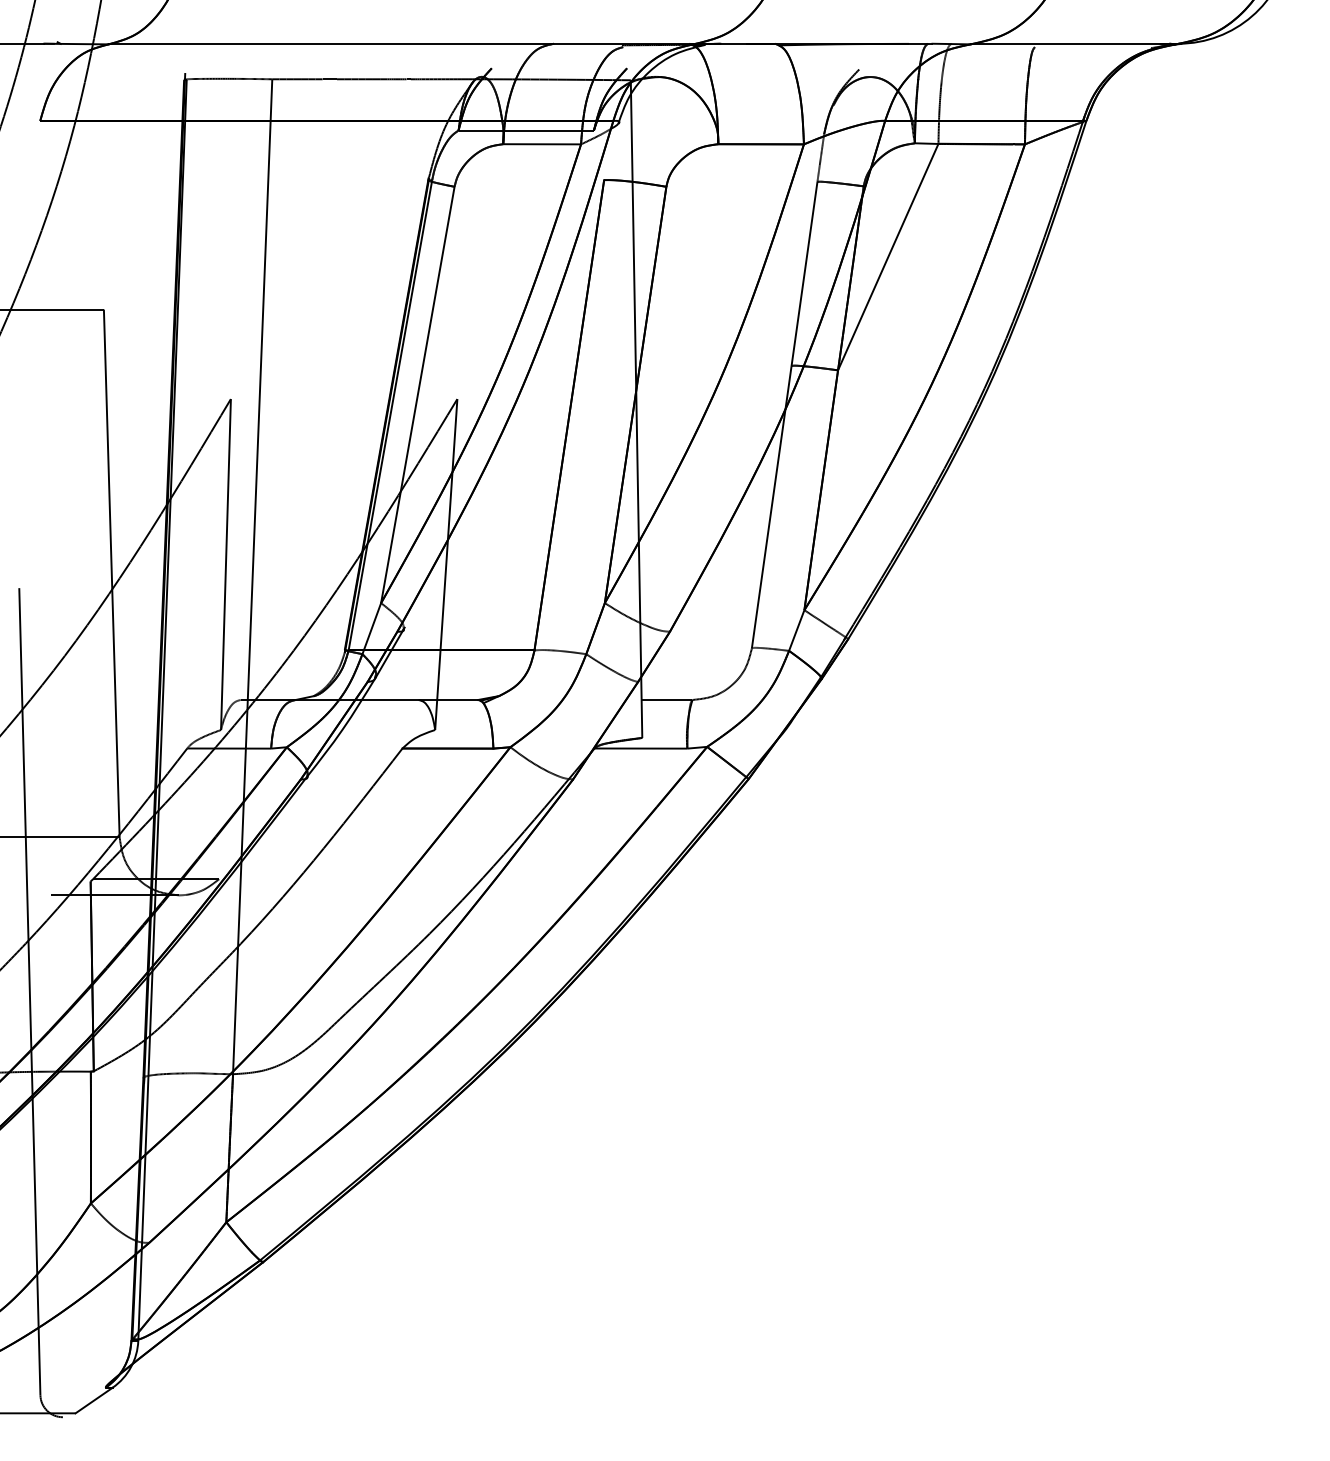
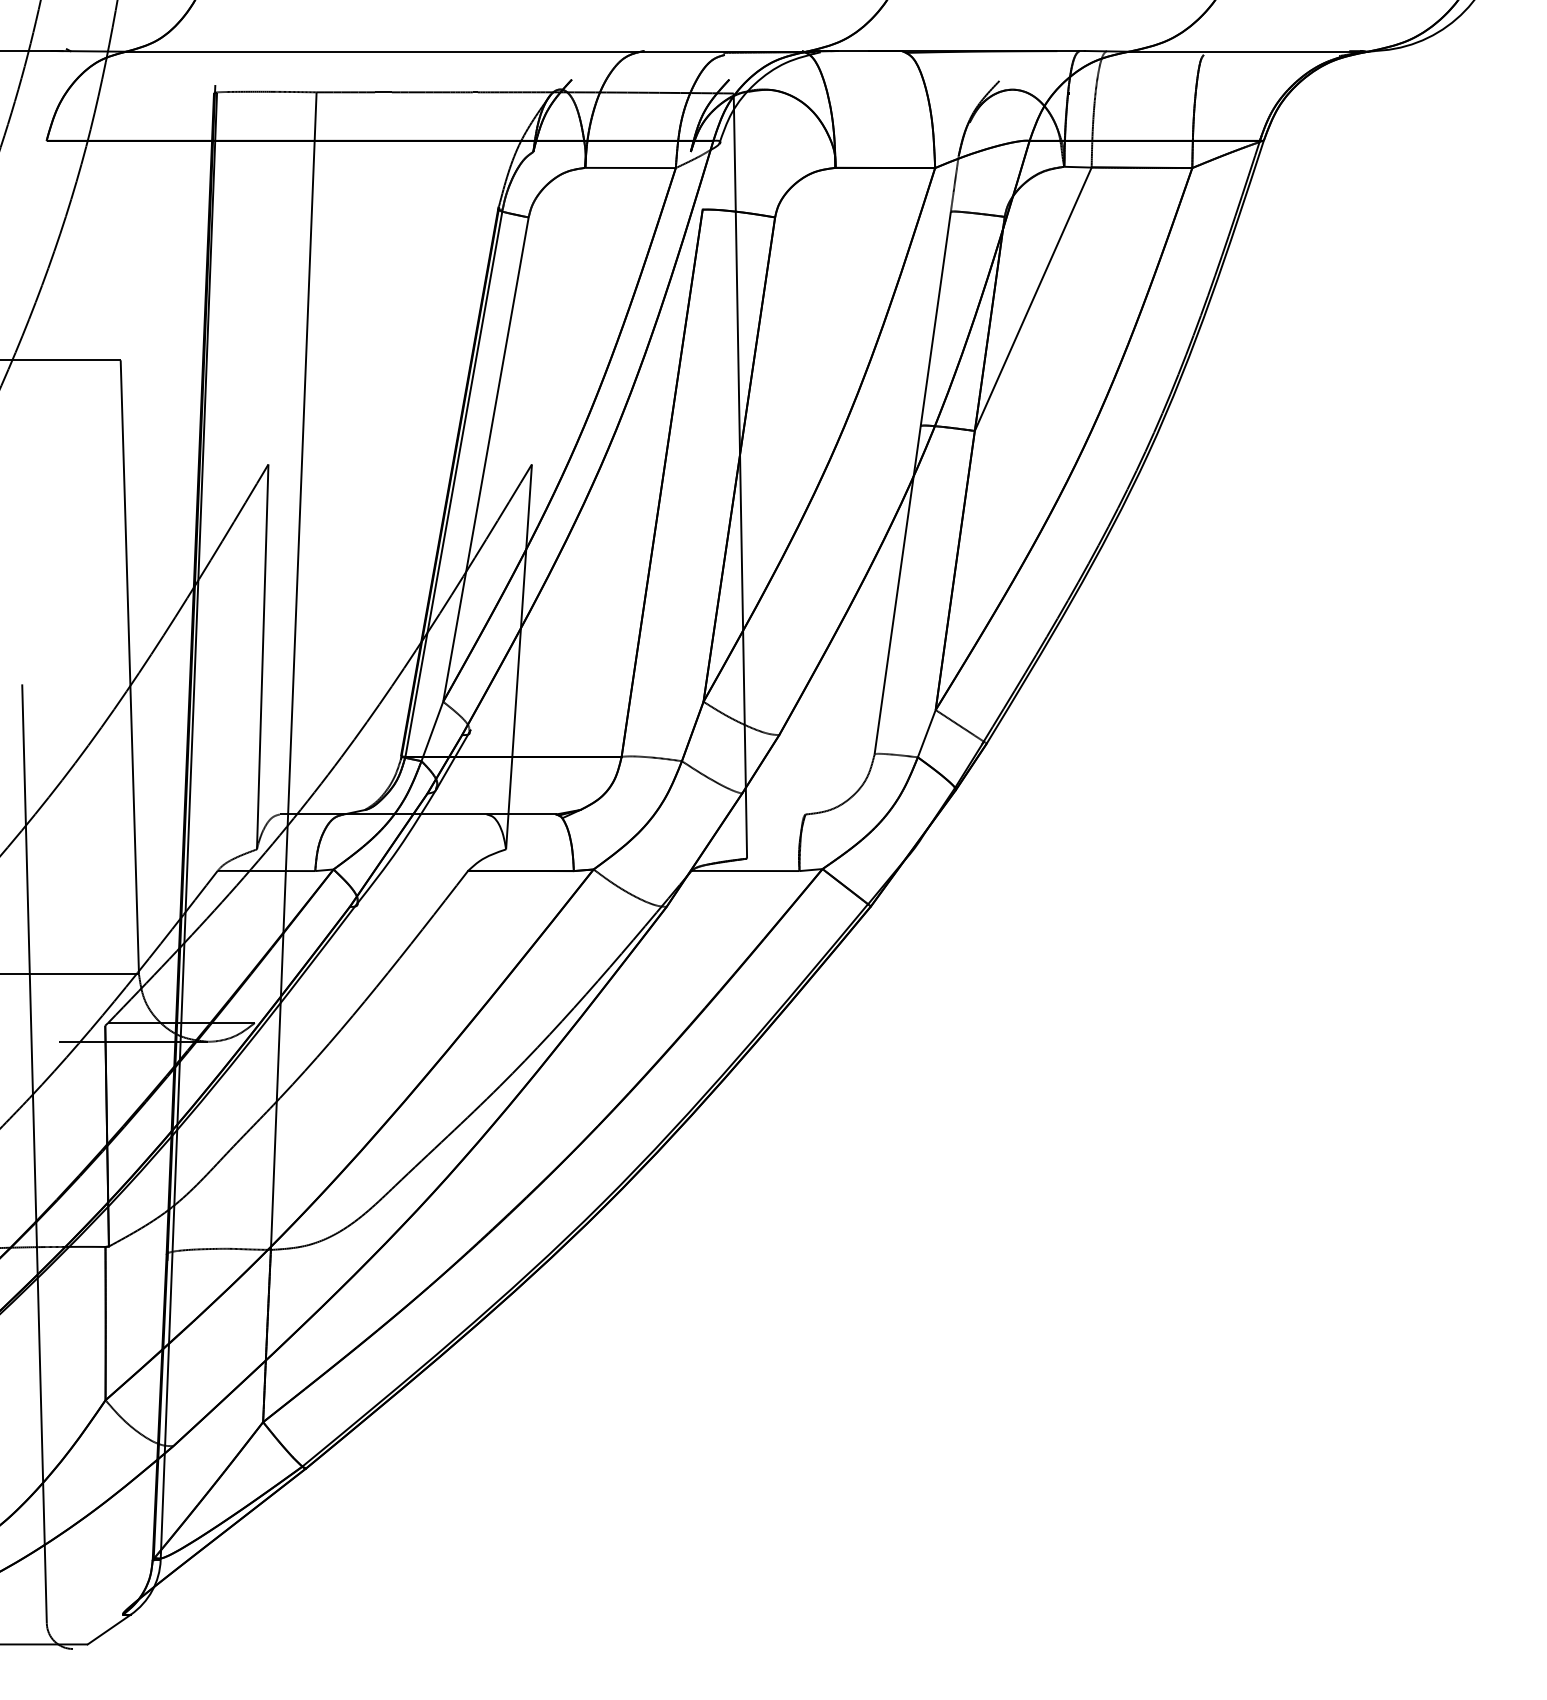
line: (525, 130) -> (611, 151), removed
line: (666, 699) -> (775, 814), removed

